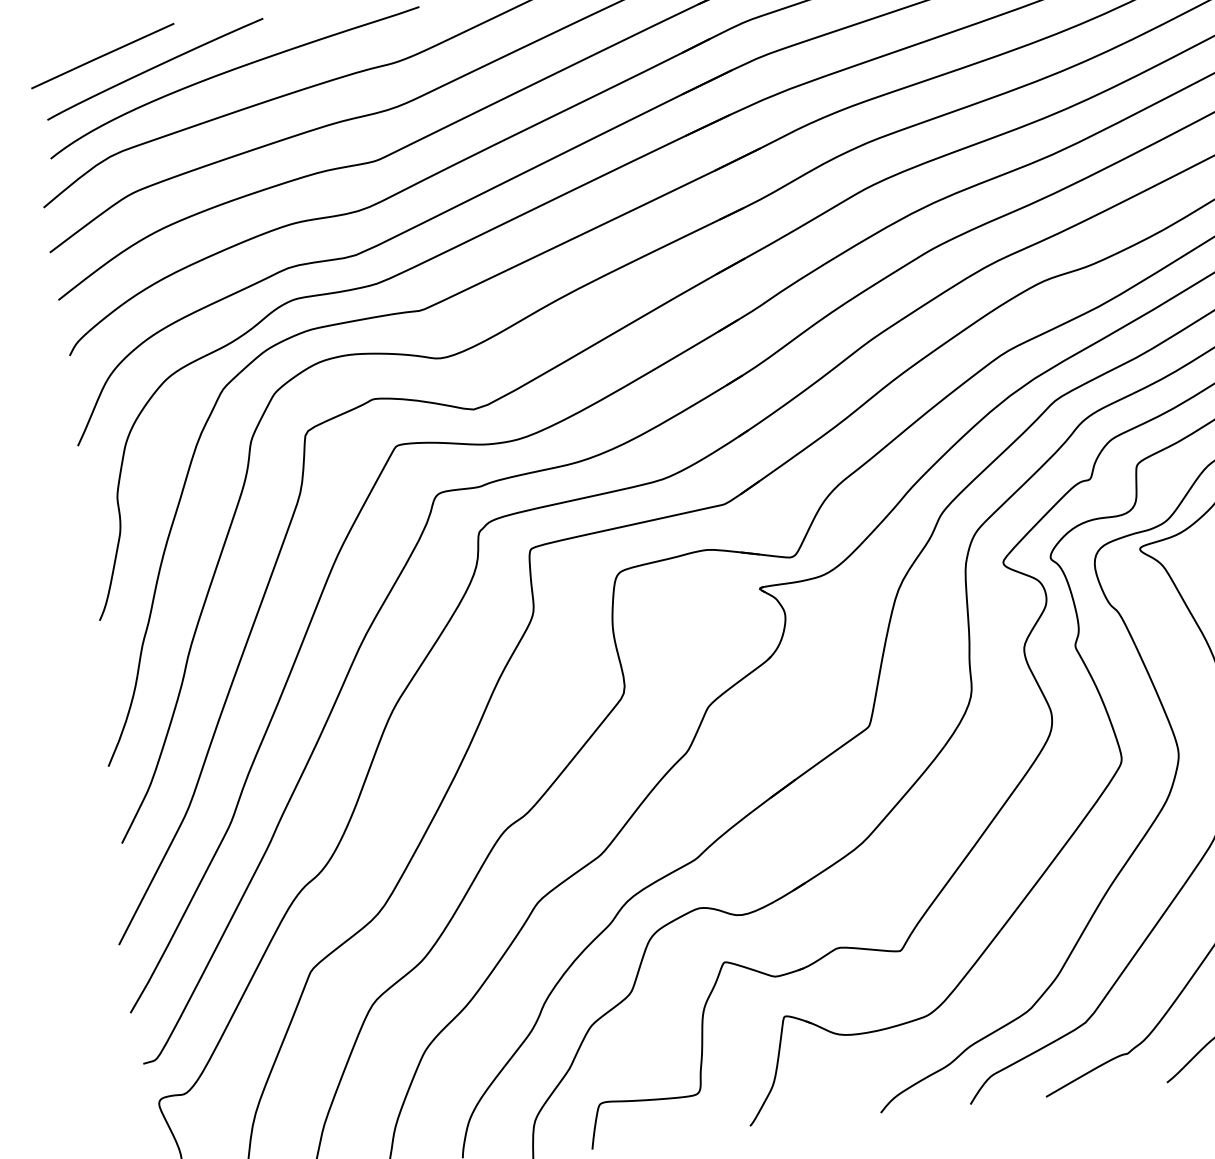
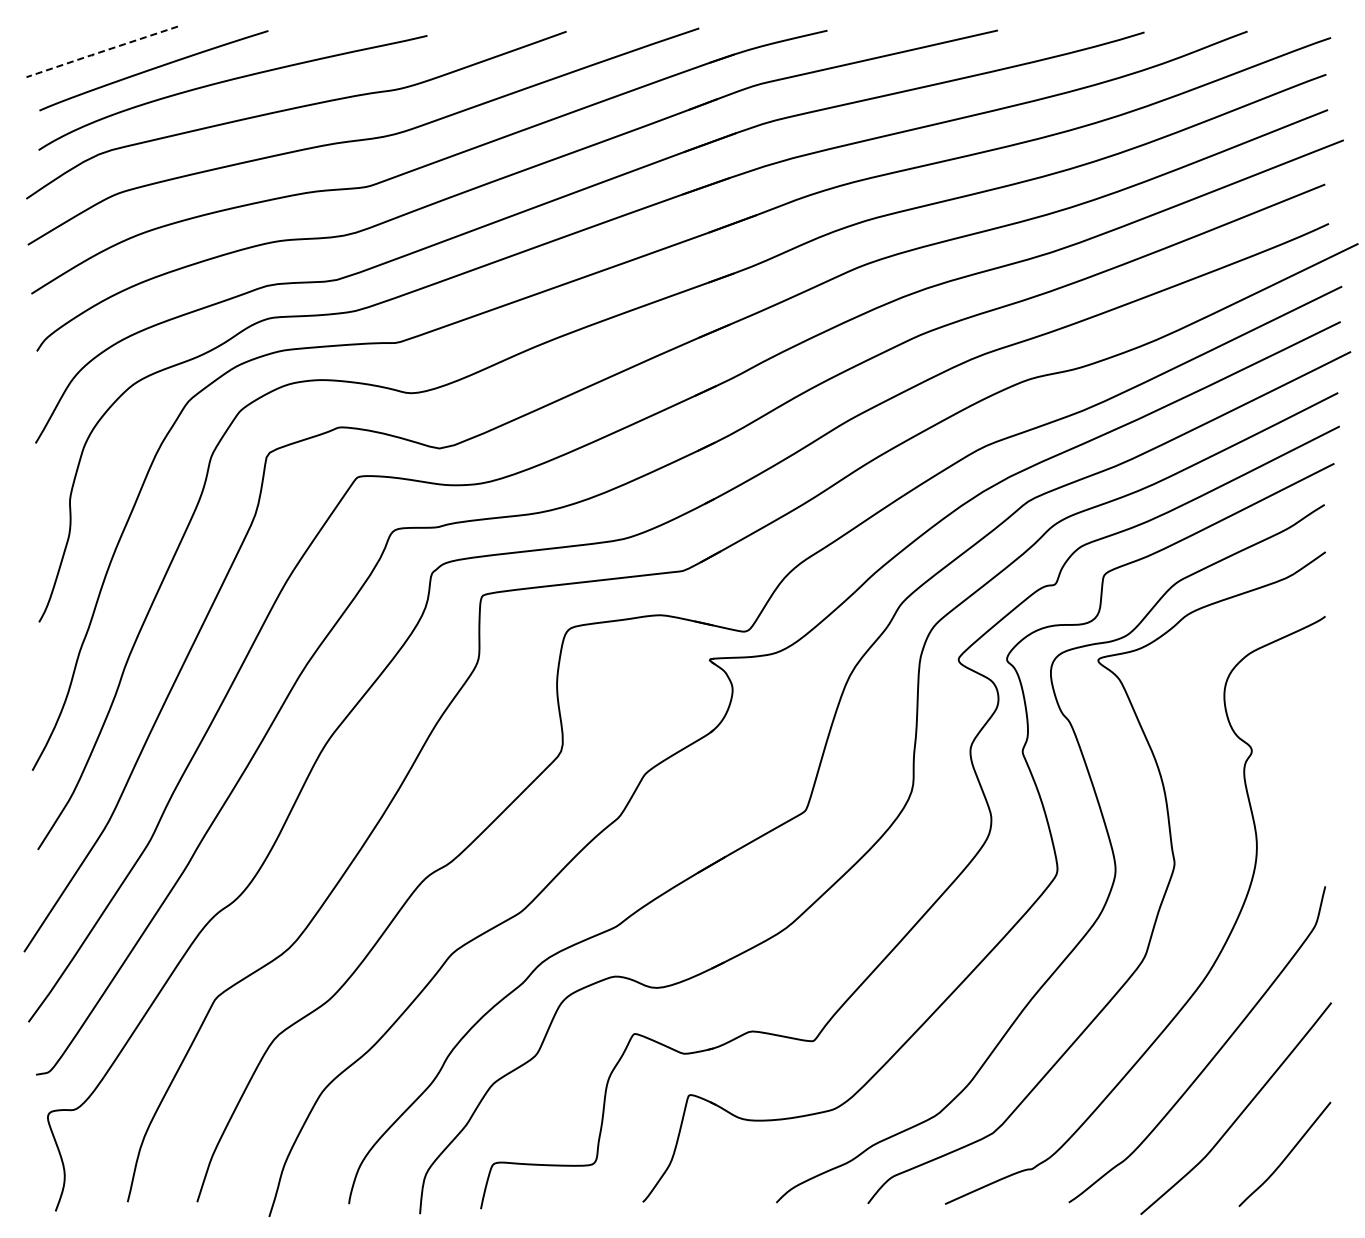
line: (102, 56) -> (101, 52), solid -> dashed

